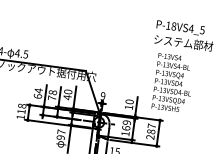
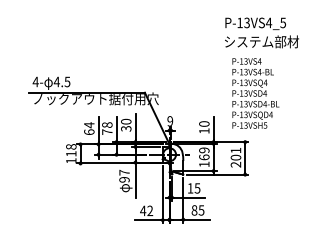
text: (173, 26) -> (246, 22), P-18VS4_5 -> P-13VS4_5
text: (67, 97) -> (126, 128), 40 -> 30
text: (151, 128) -> (235, 153), 287 -> 201

